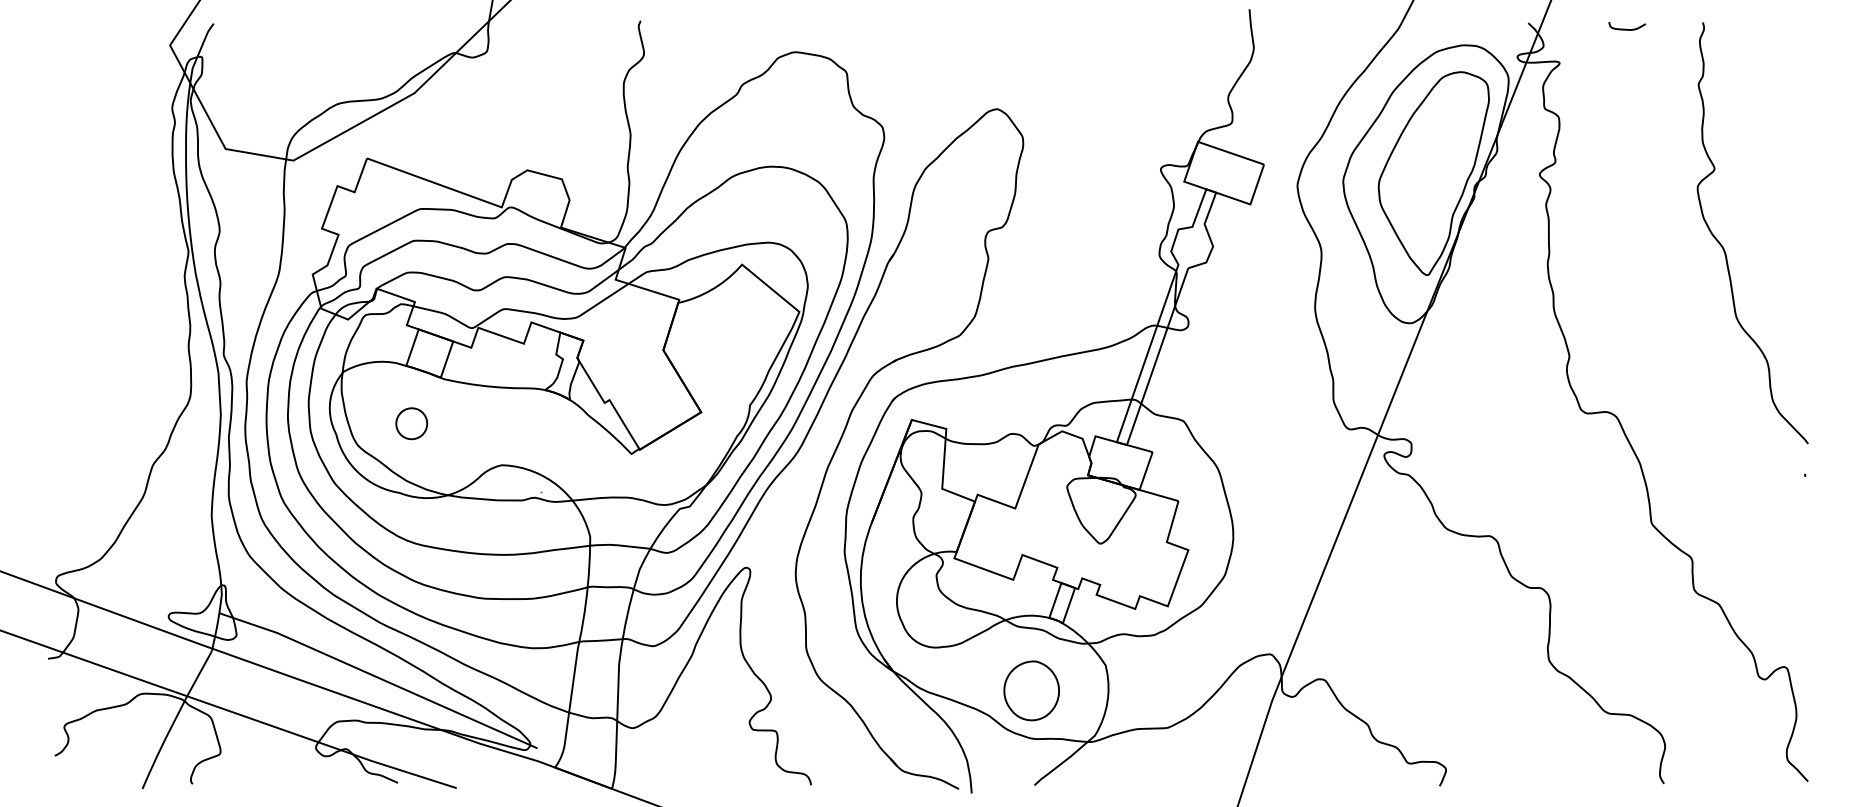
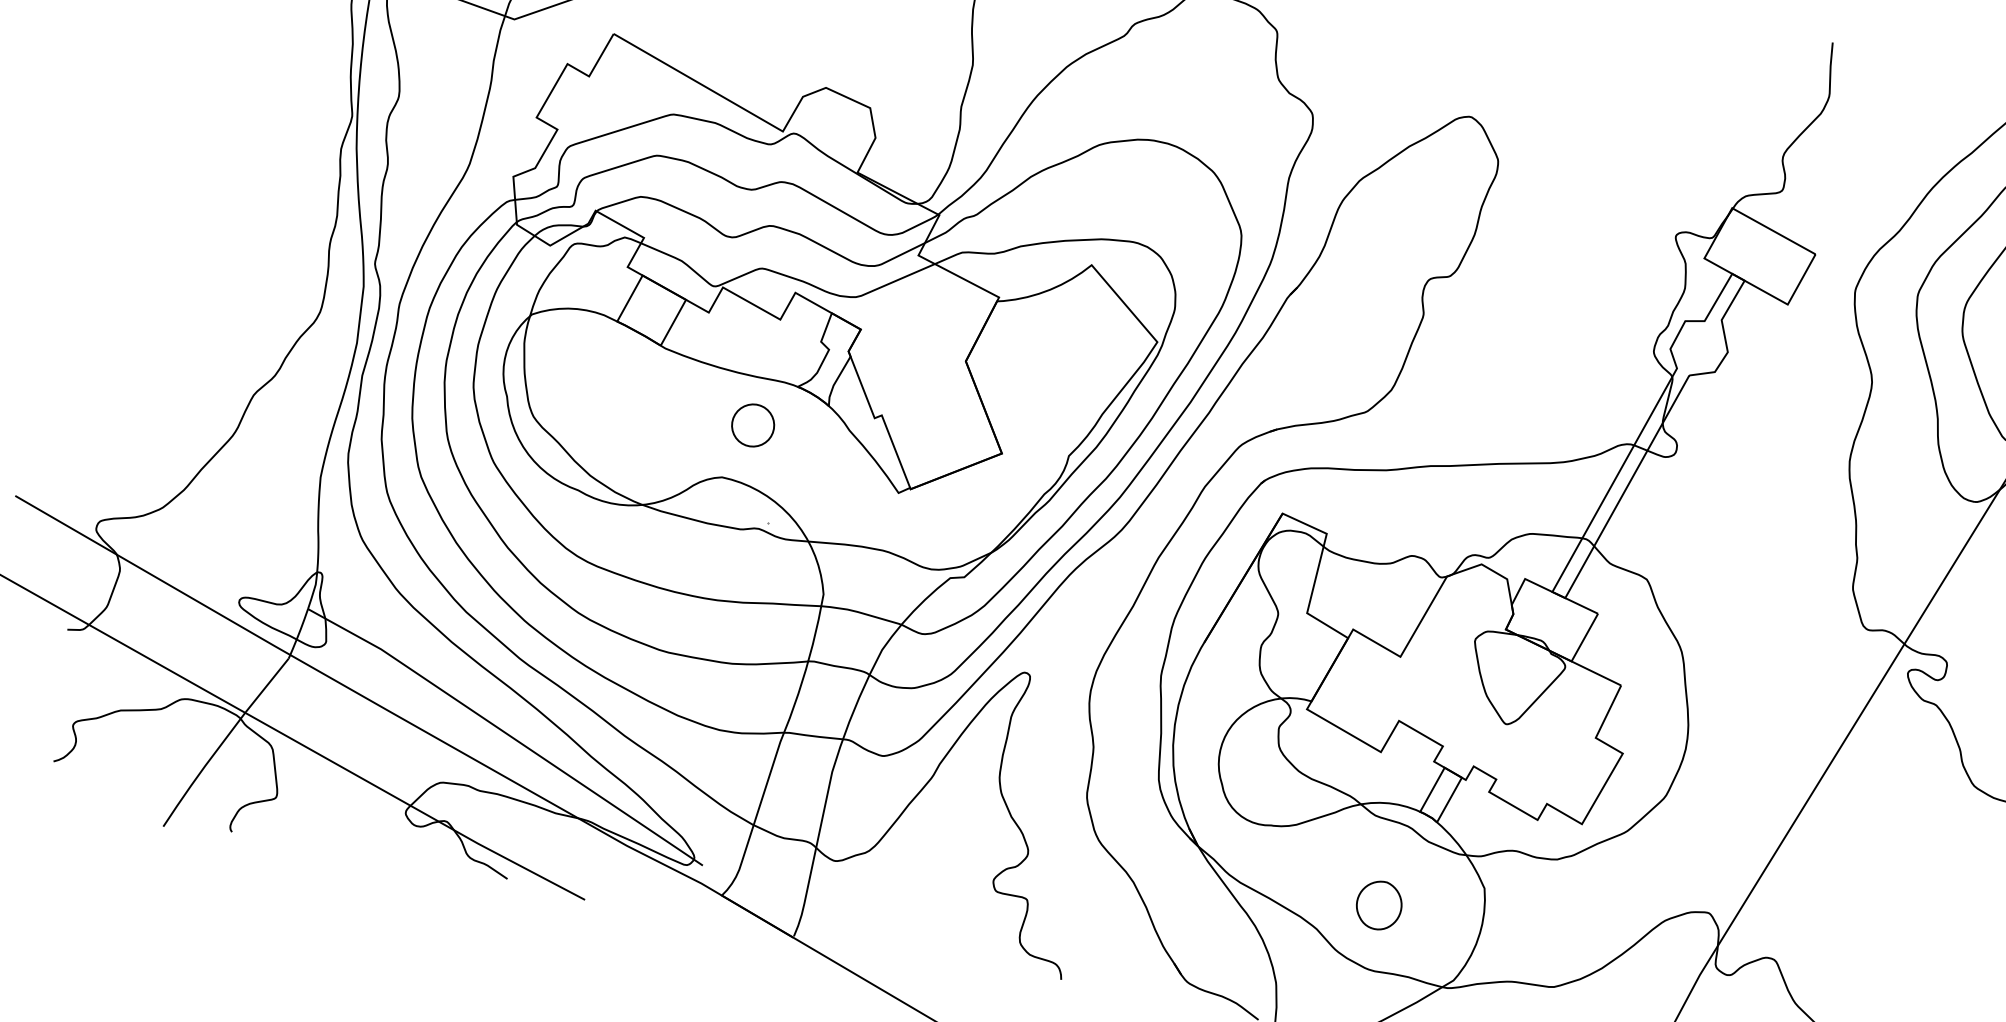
part: (411, 423) -> (752, 425), moved
part: (1031, 690) -> (1379, 904), size x0.6

